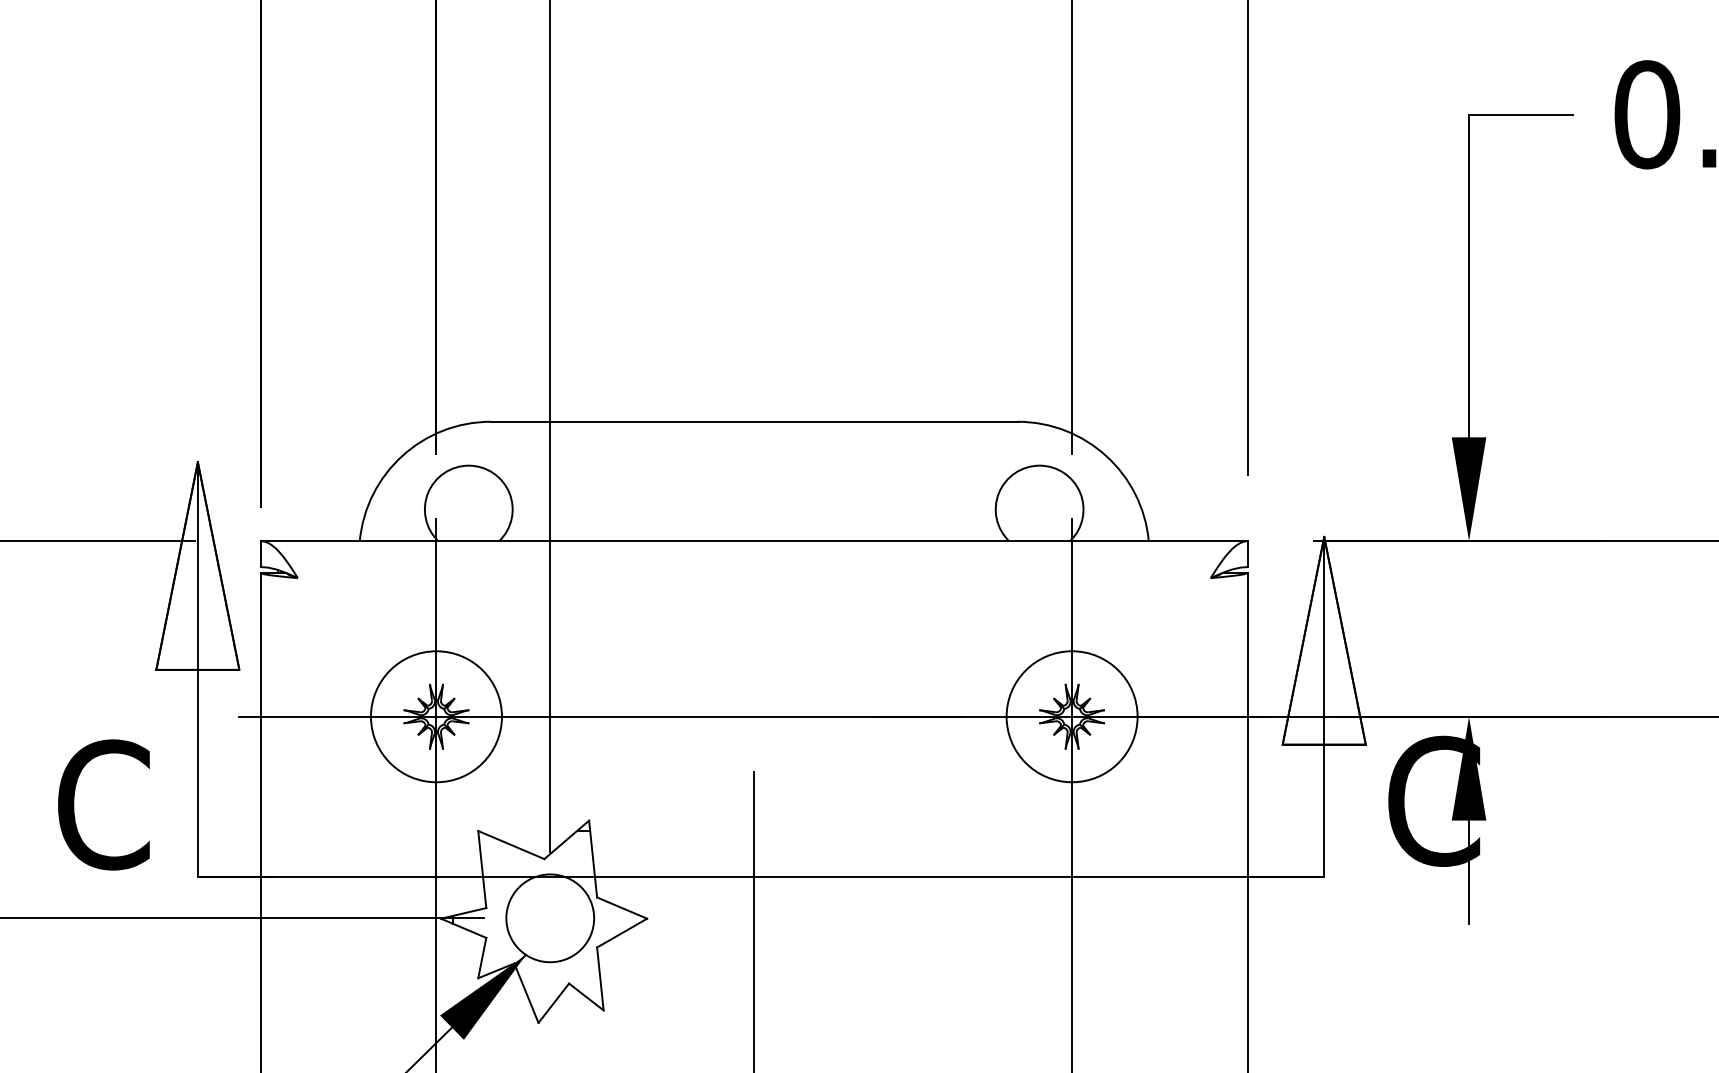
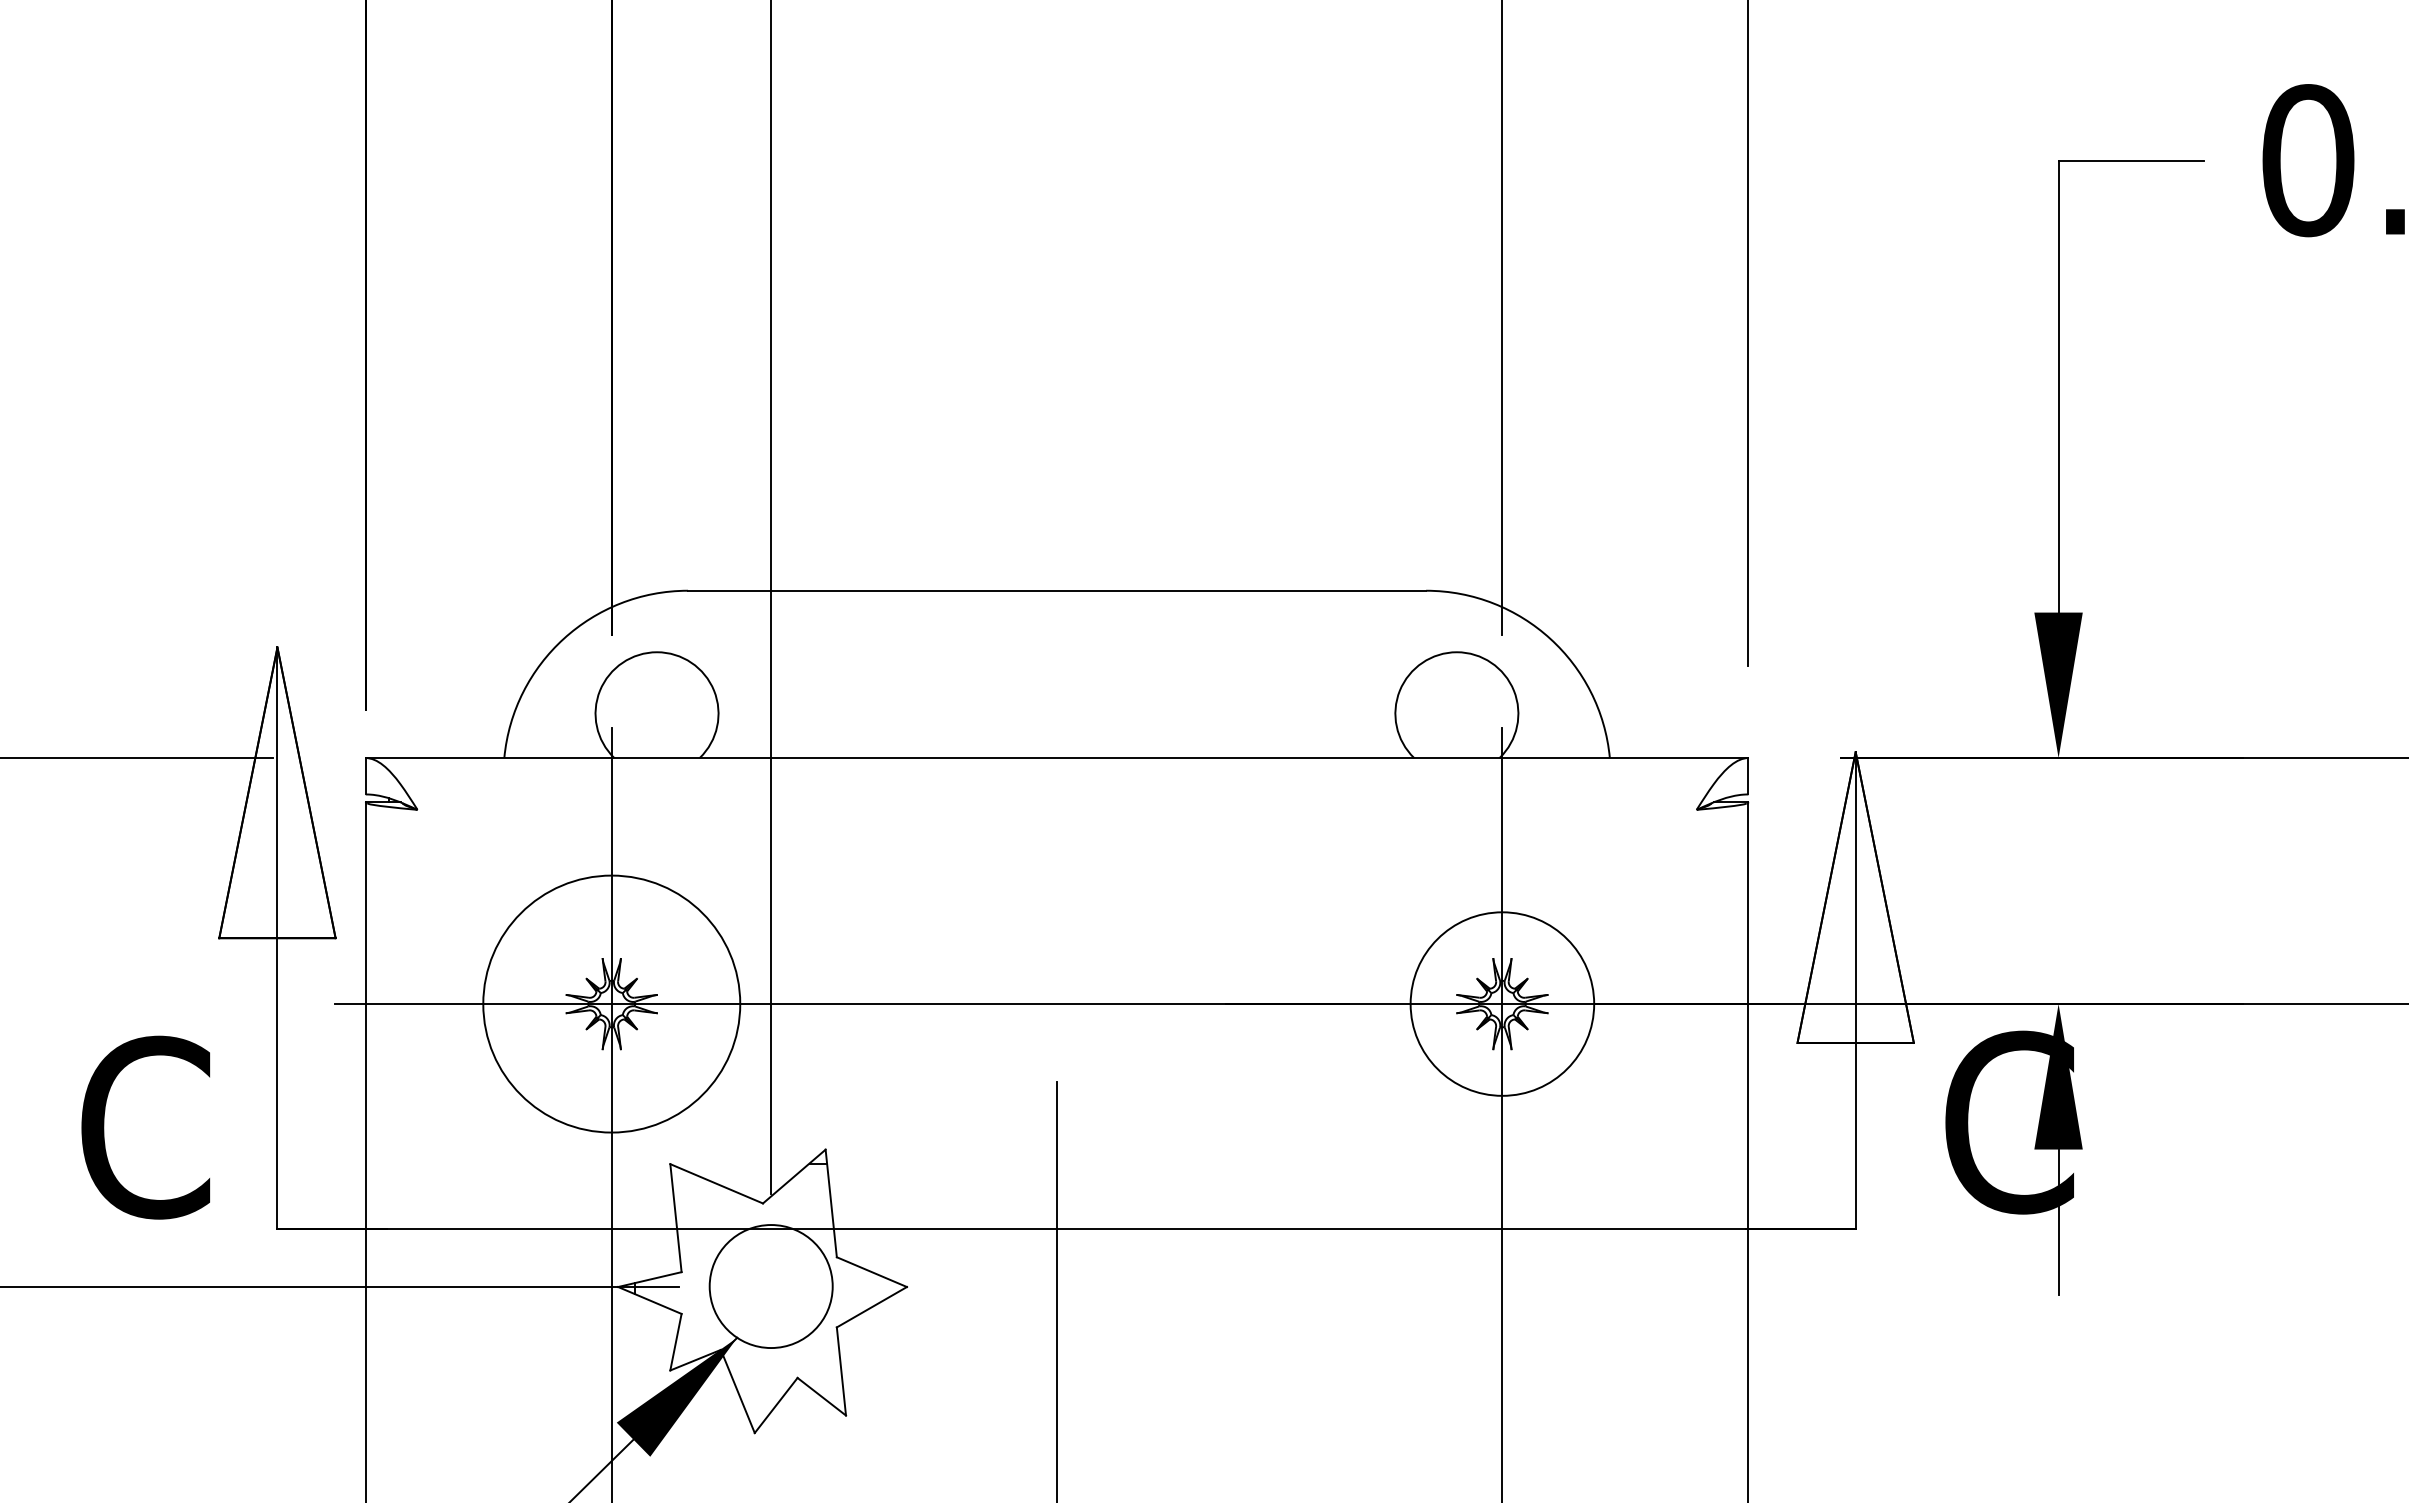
circle: (436, 716) -> (611, 1003), size x1.4

